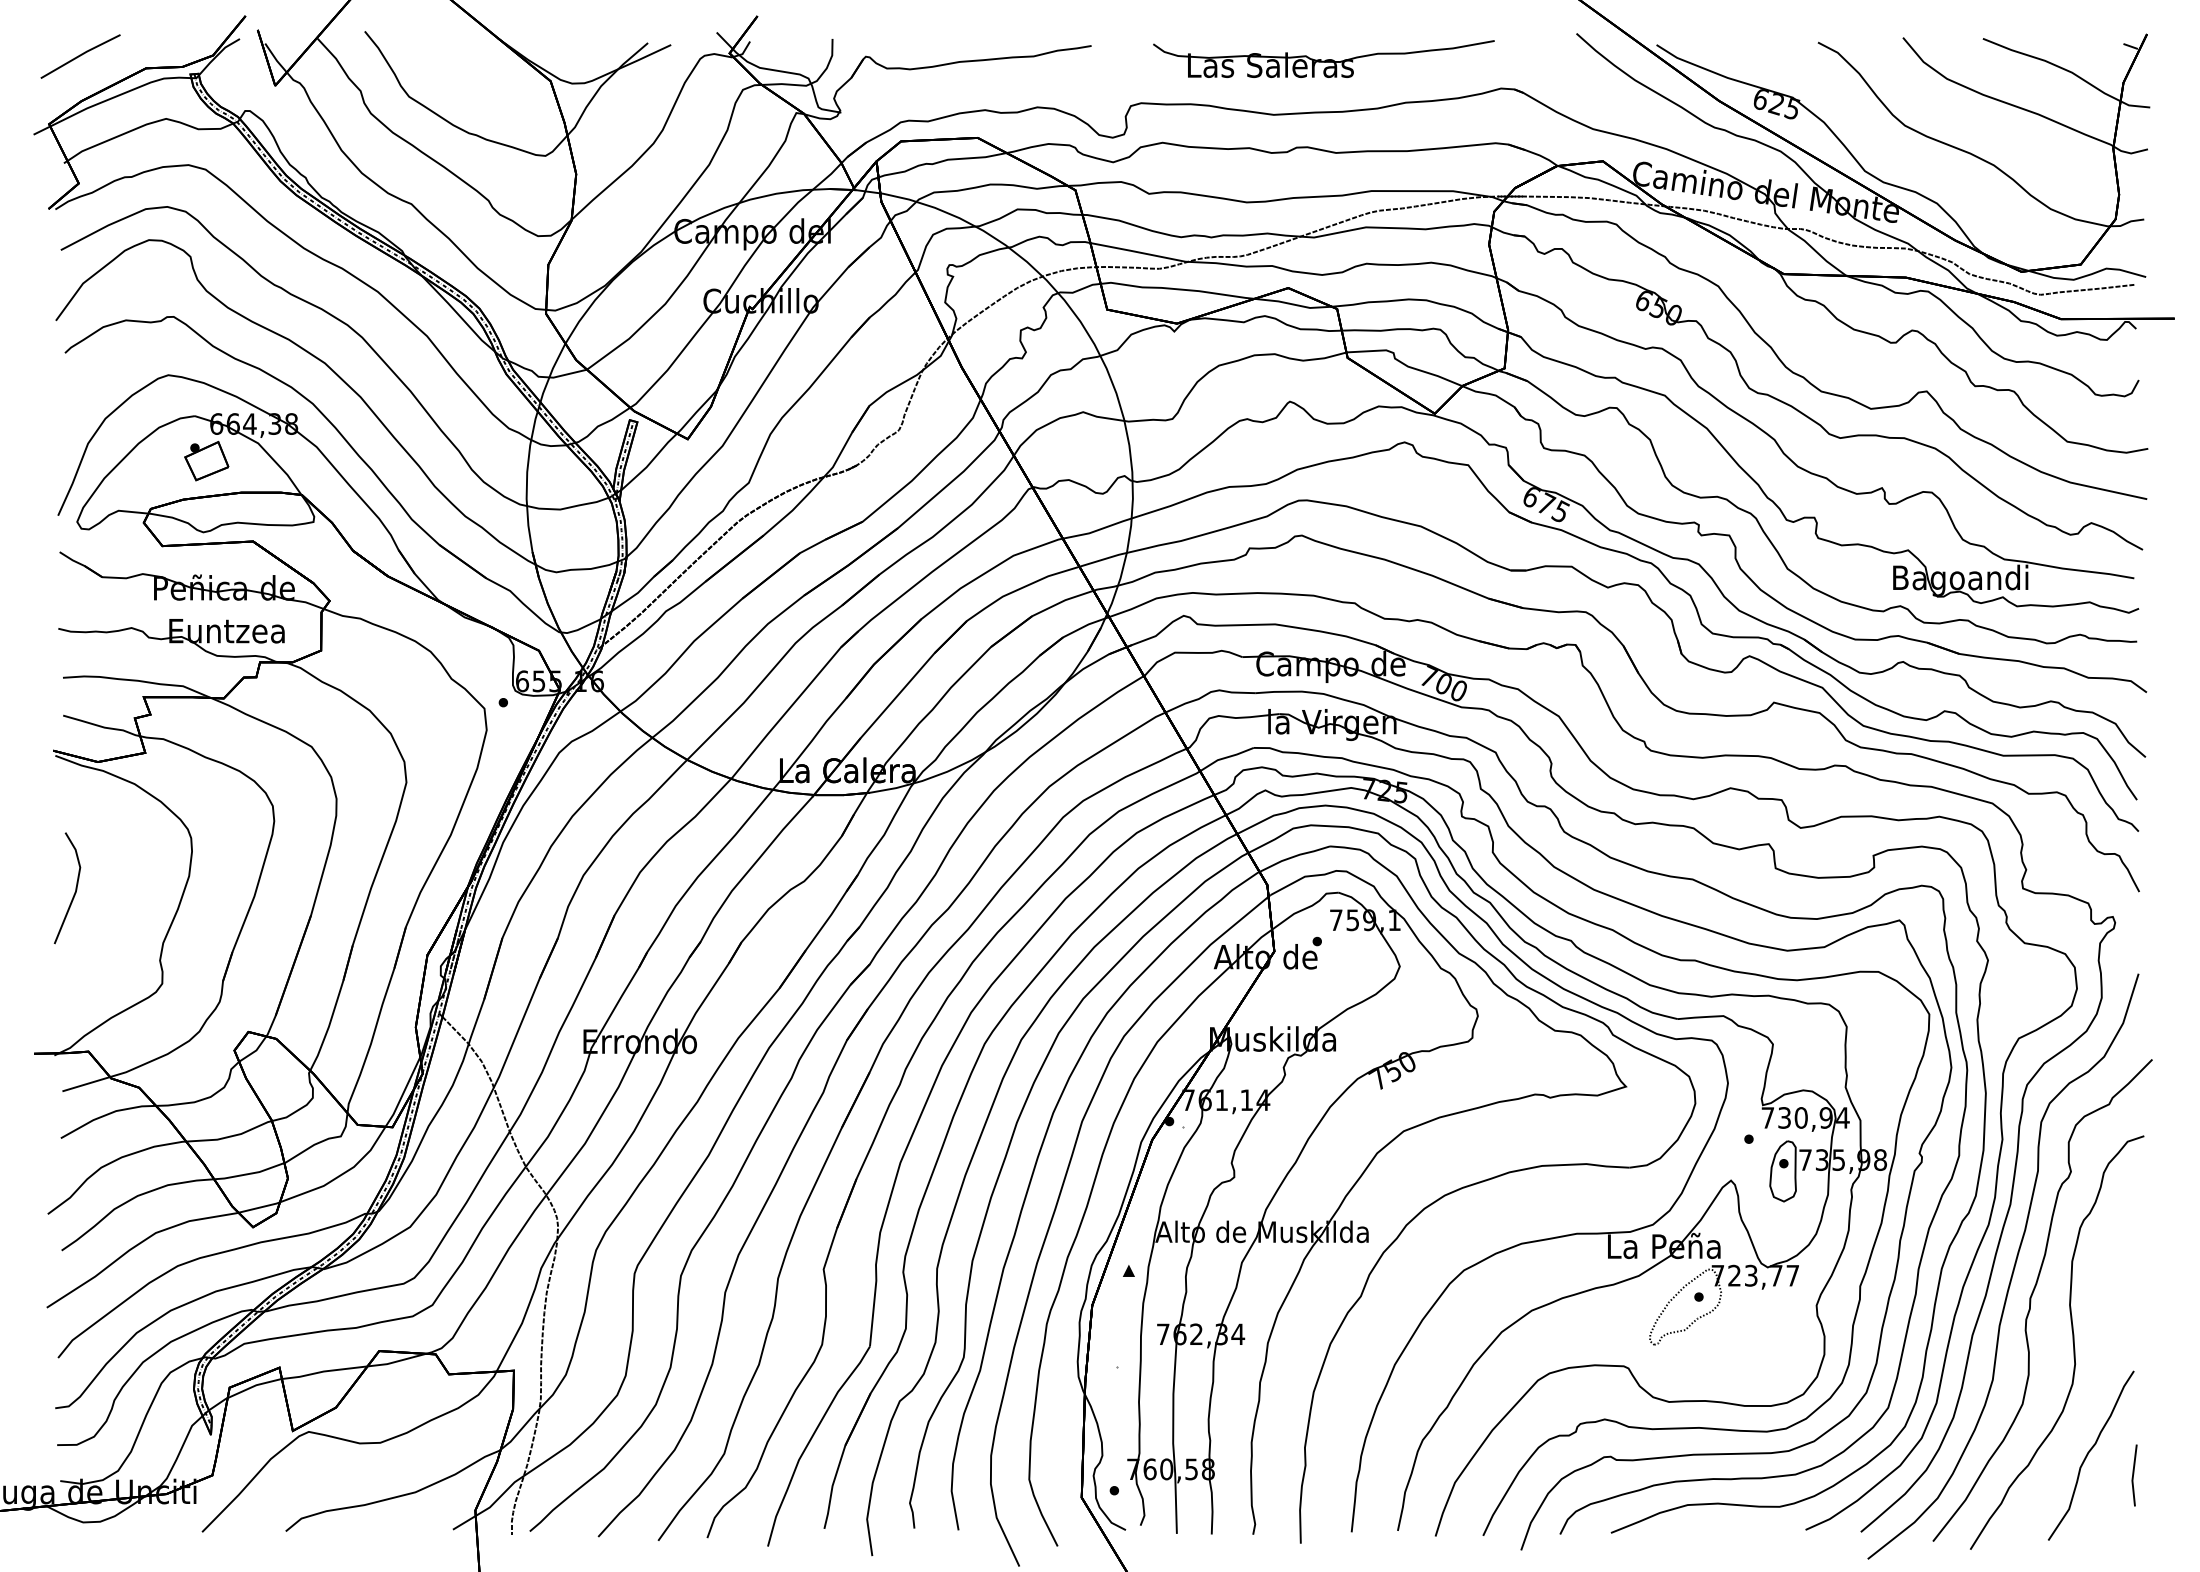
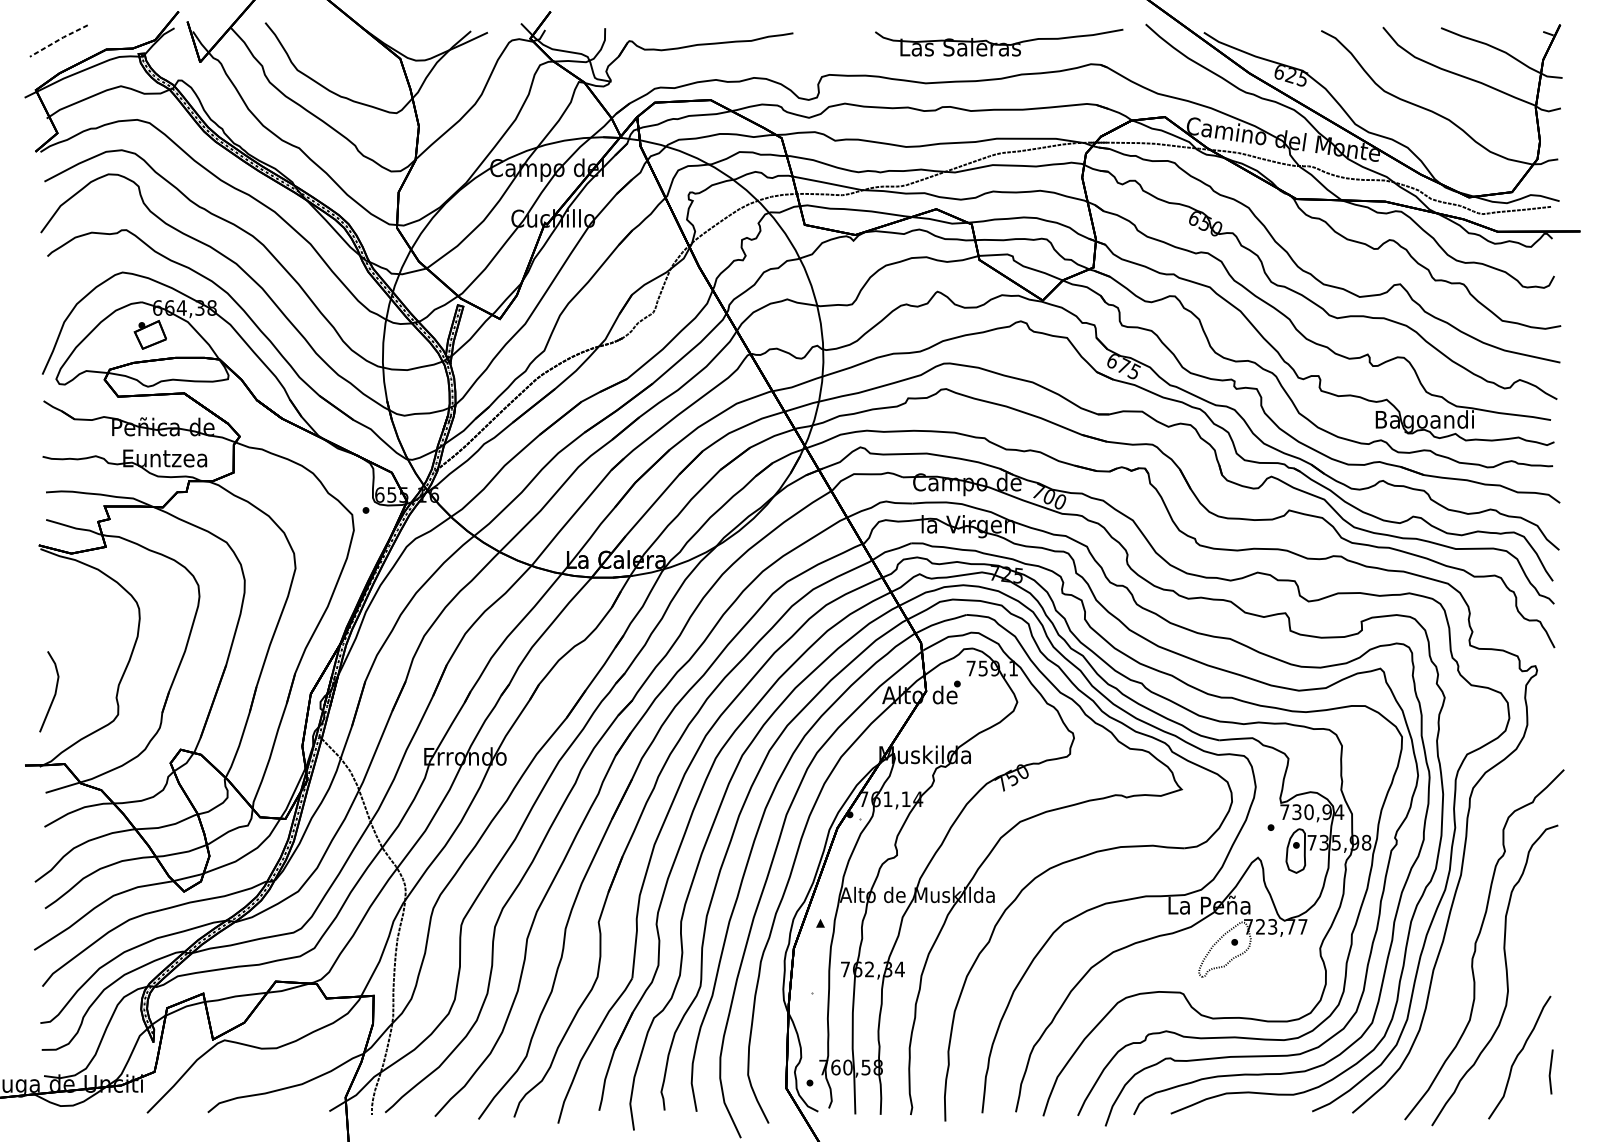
line: (80, 55) -> (58, 40), solid -> dashed
part: (1323, 58) -> (998, 42), moved
line: (75, 888) -> (55, 691), moved
curve: (2012, 1269) -> (1462, 922), removed

